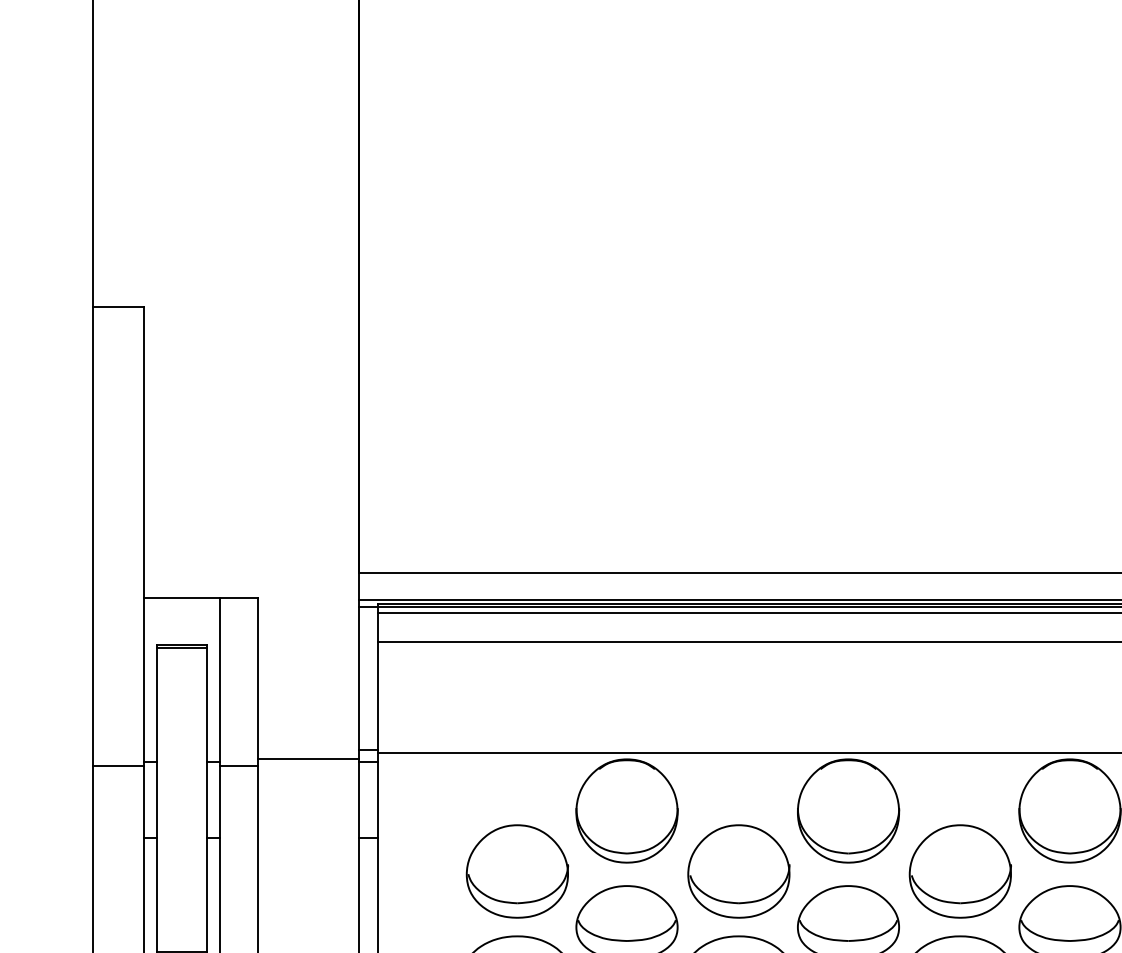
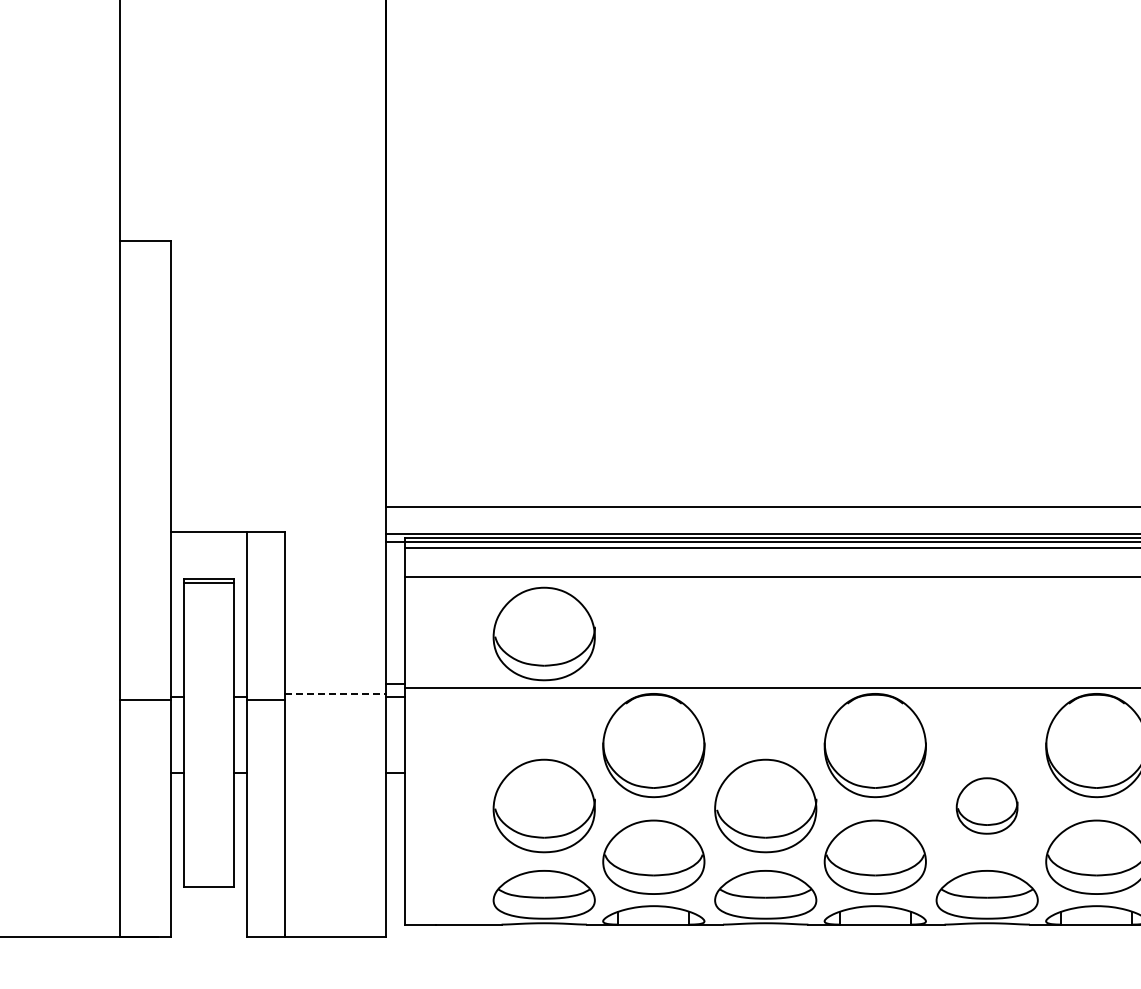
part: (516, 698) -> (543, 633), added
line: (308, 758) -> (335, 693), solid -> dashed
part: (959, 870) -> (986, 805), size x0.6

